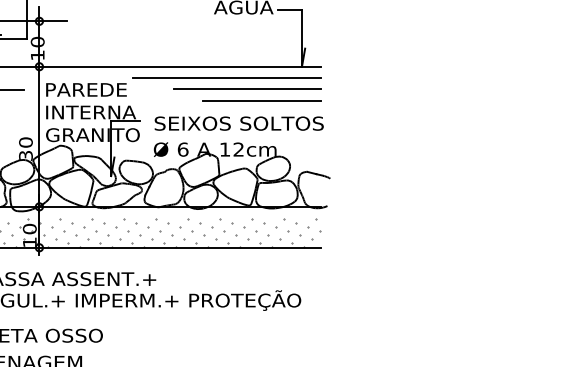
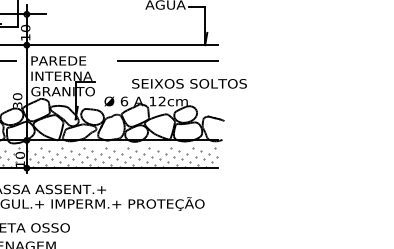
line: (227, 77) -> (154, 52), removed
line: (261, 101) -> (177, 68), removed
text: (239, 123) -> (189, 83), moved

